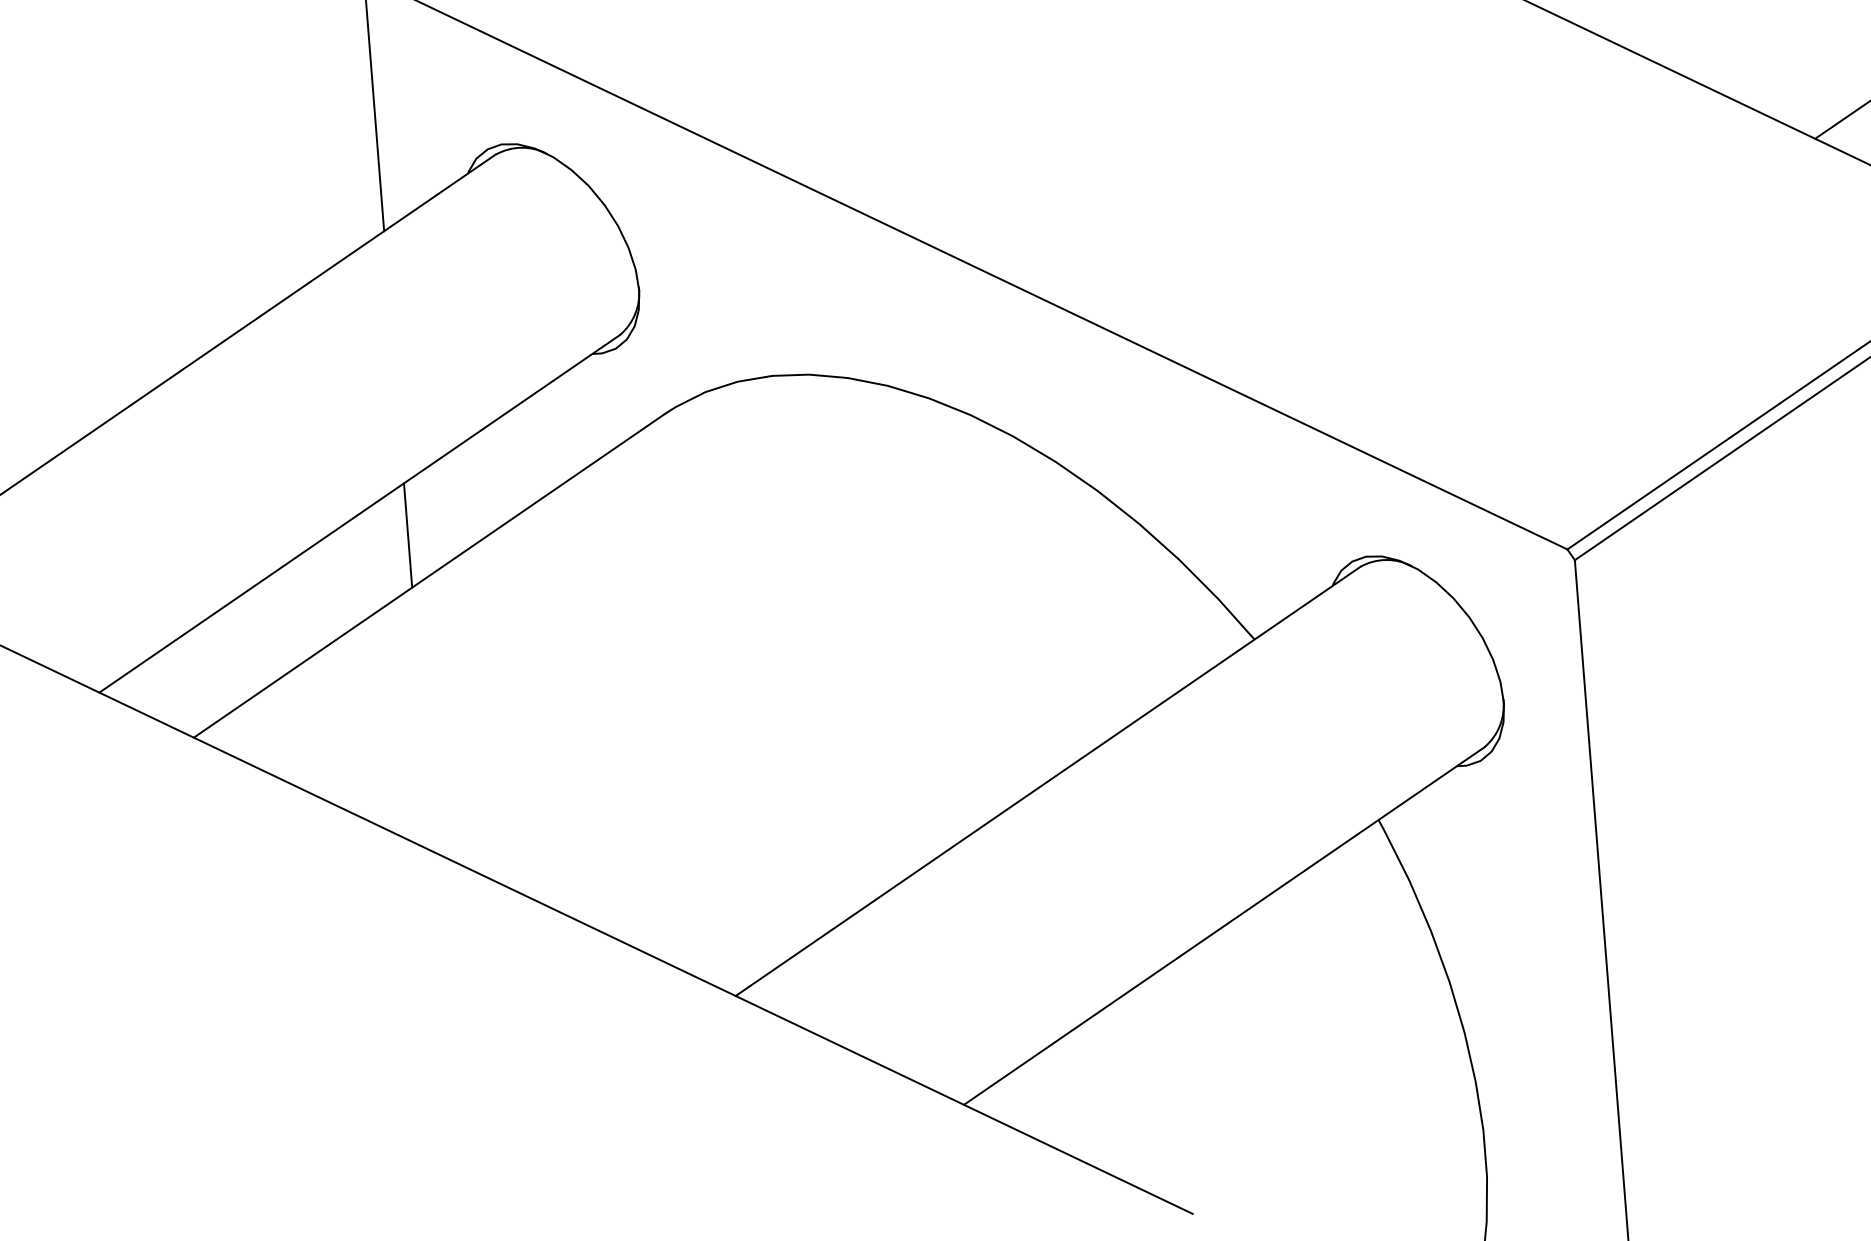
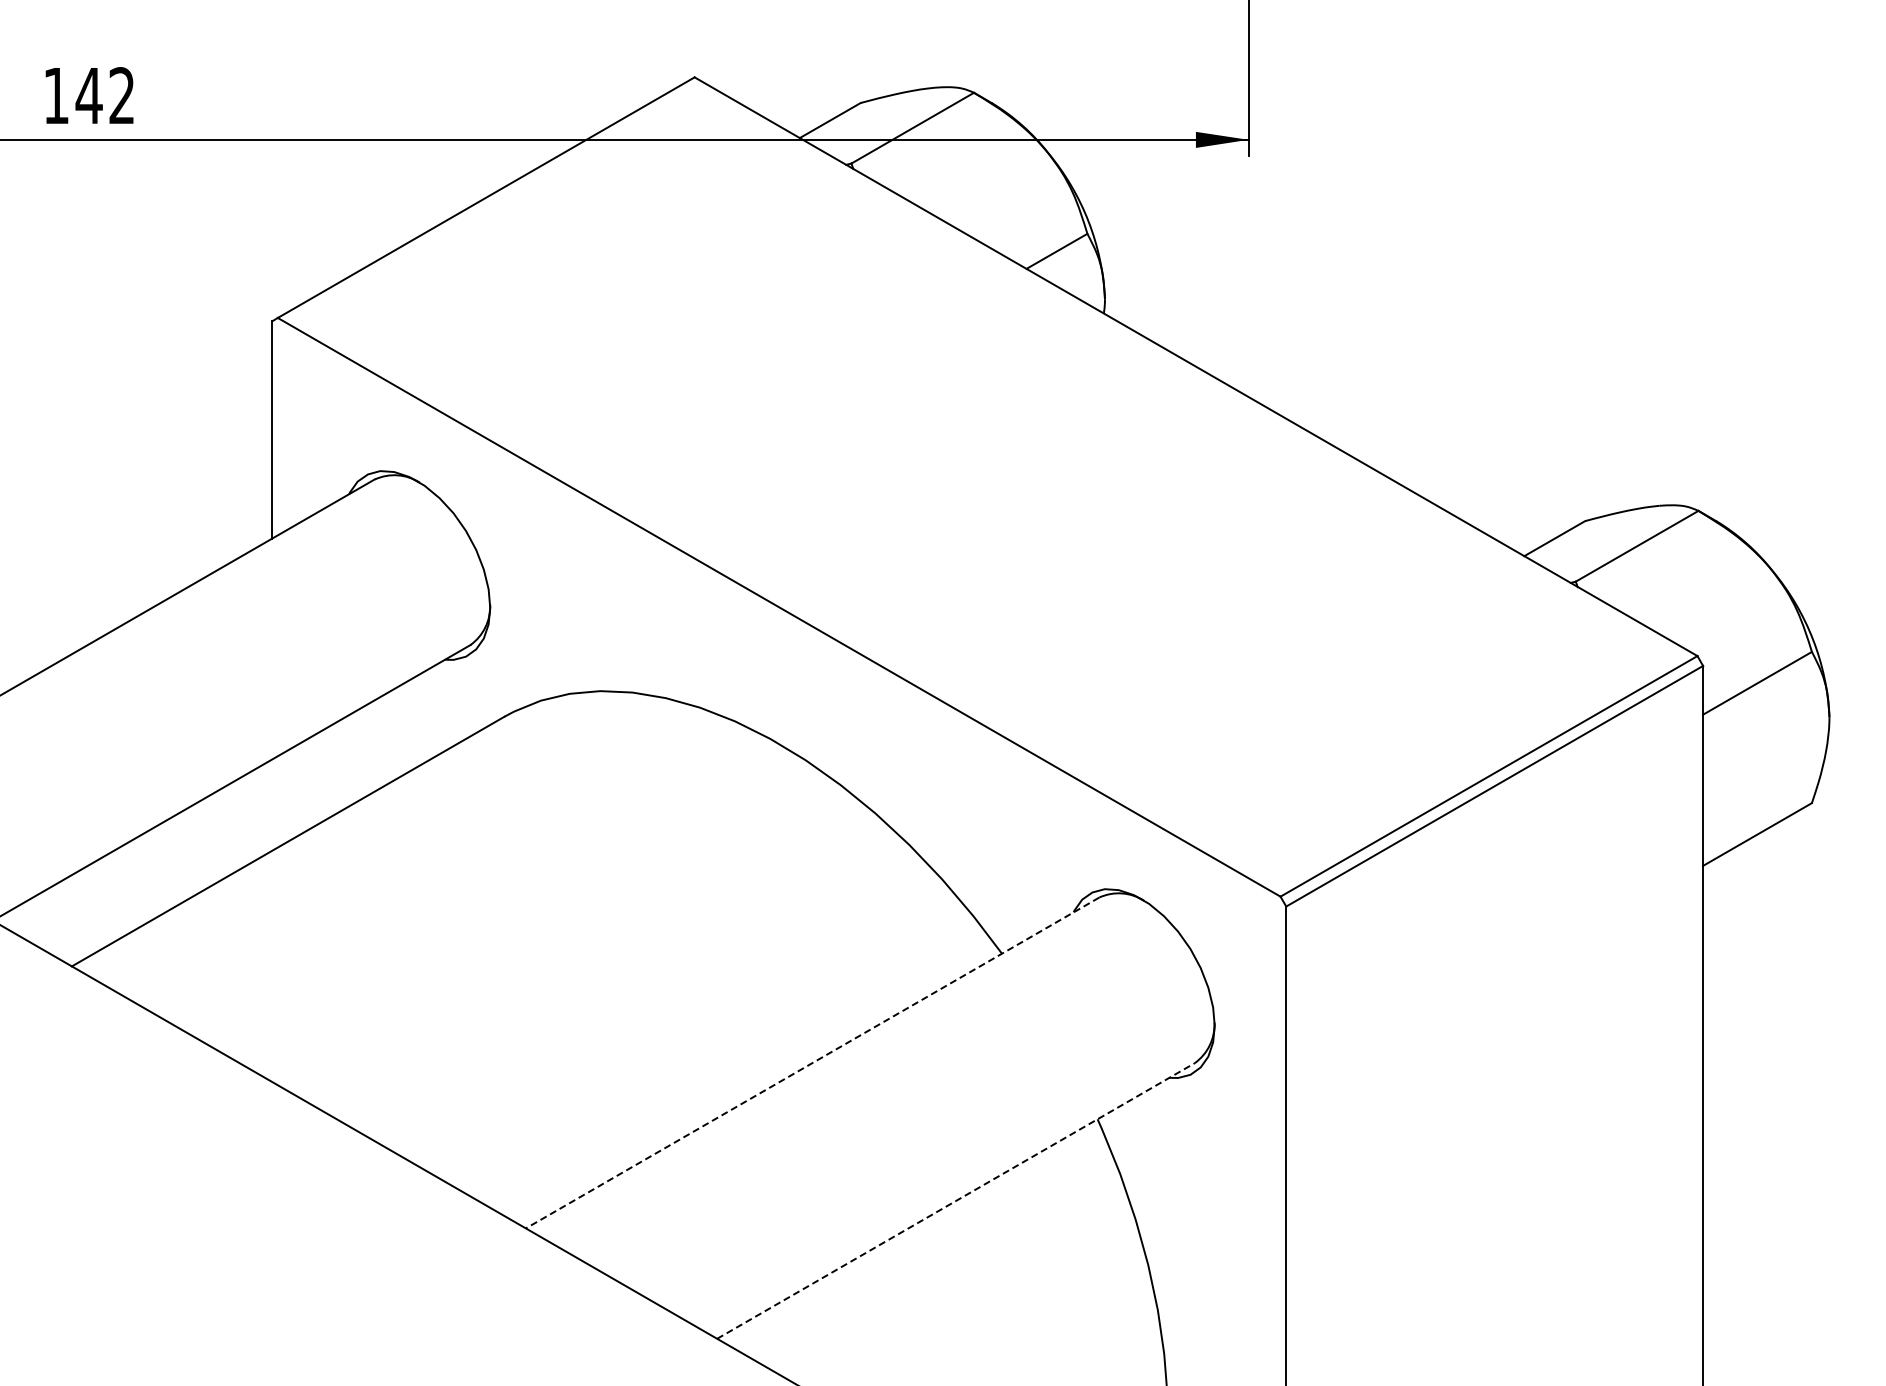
line: (408, 534) -> (272, 804), removed
line: (1048, 781) -> (812, 1063), solid -> dashed
line: (1223, 926) -> (955, 1201), solid -> dashed

